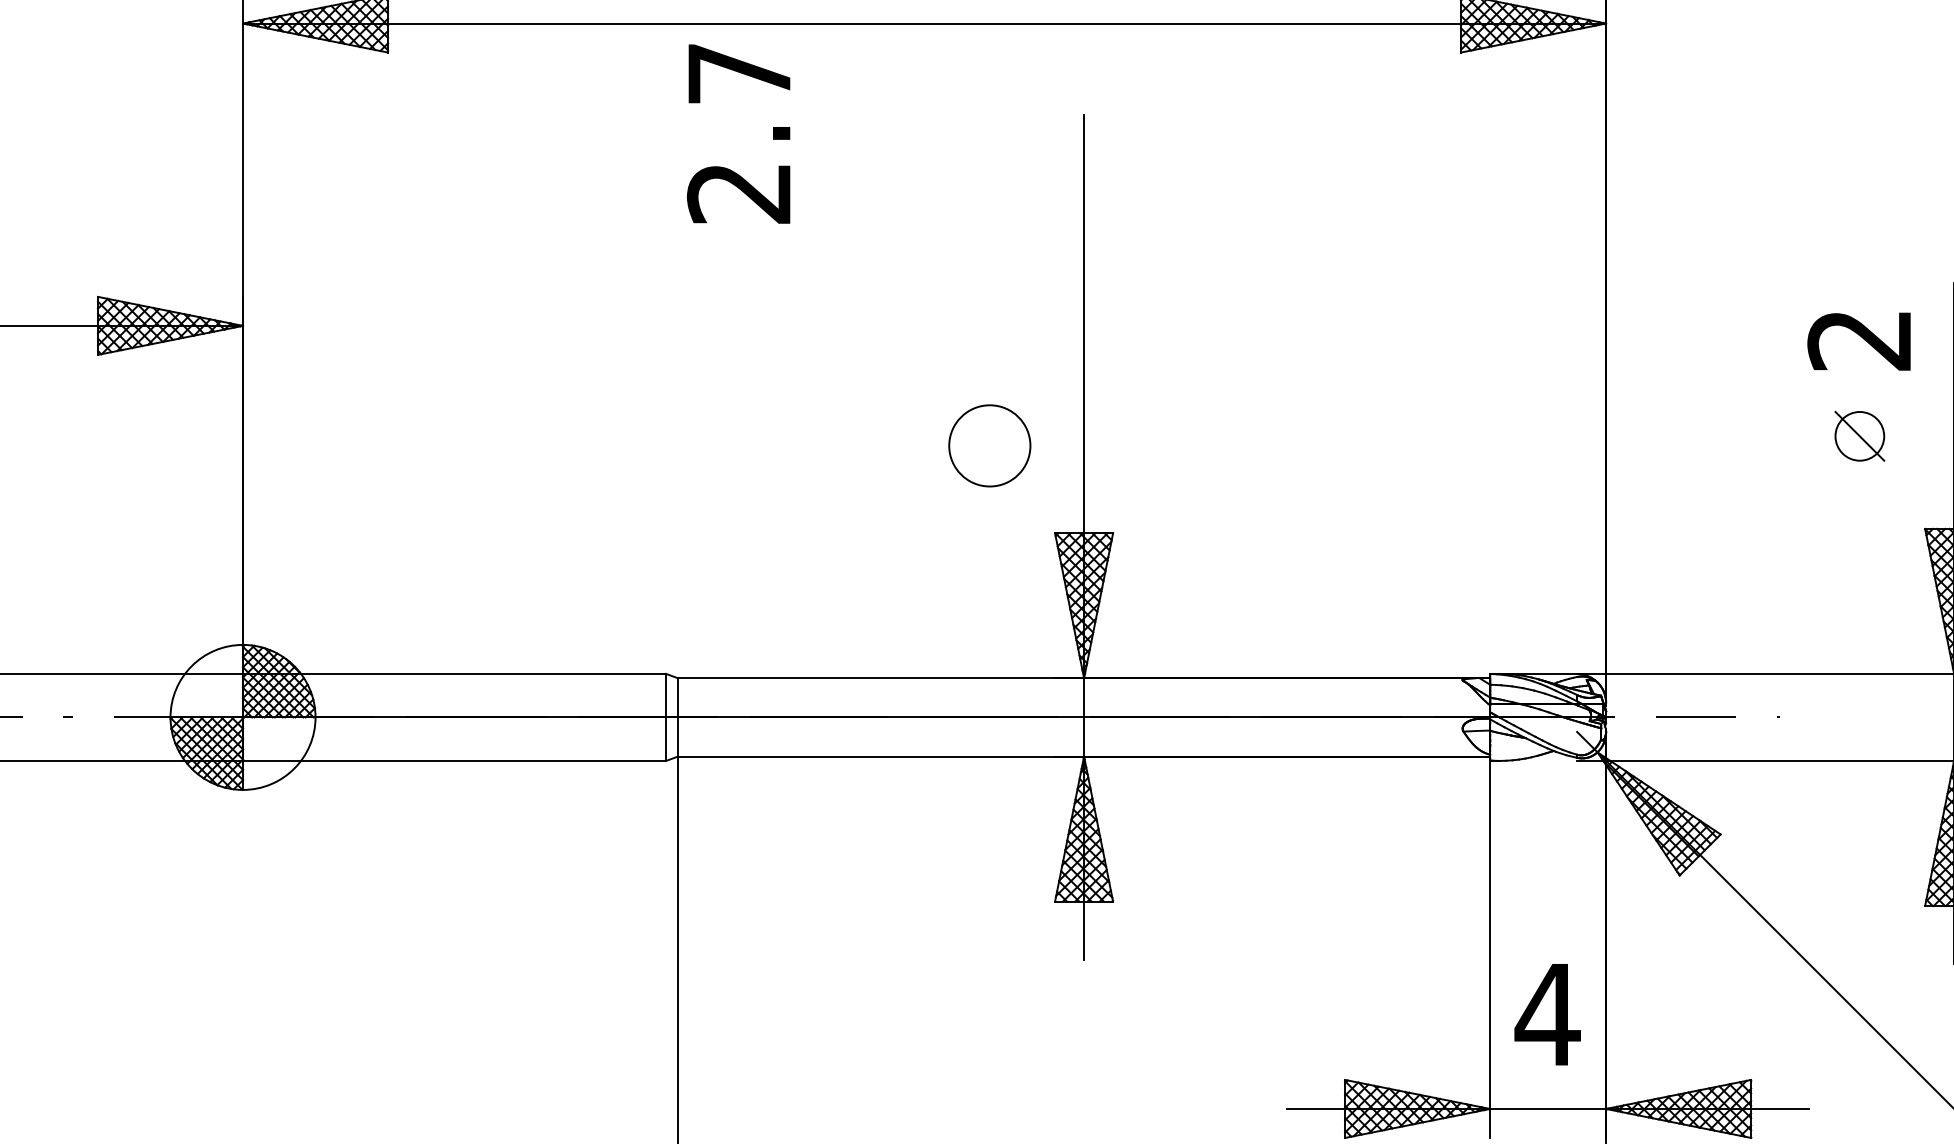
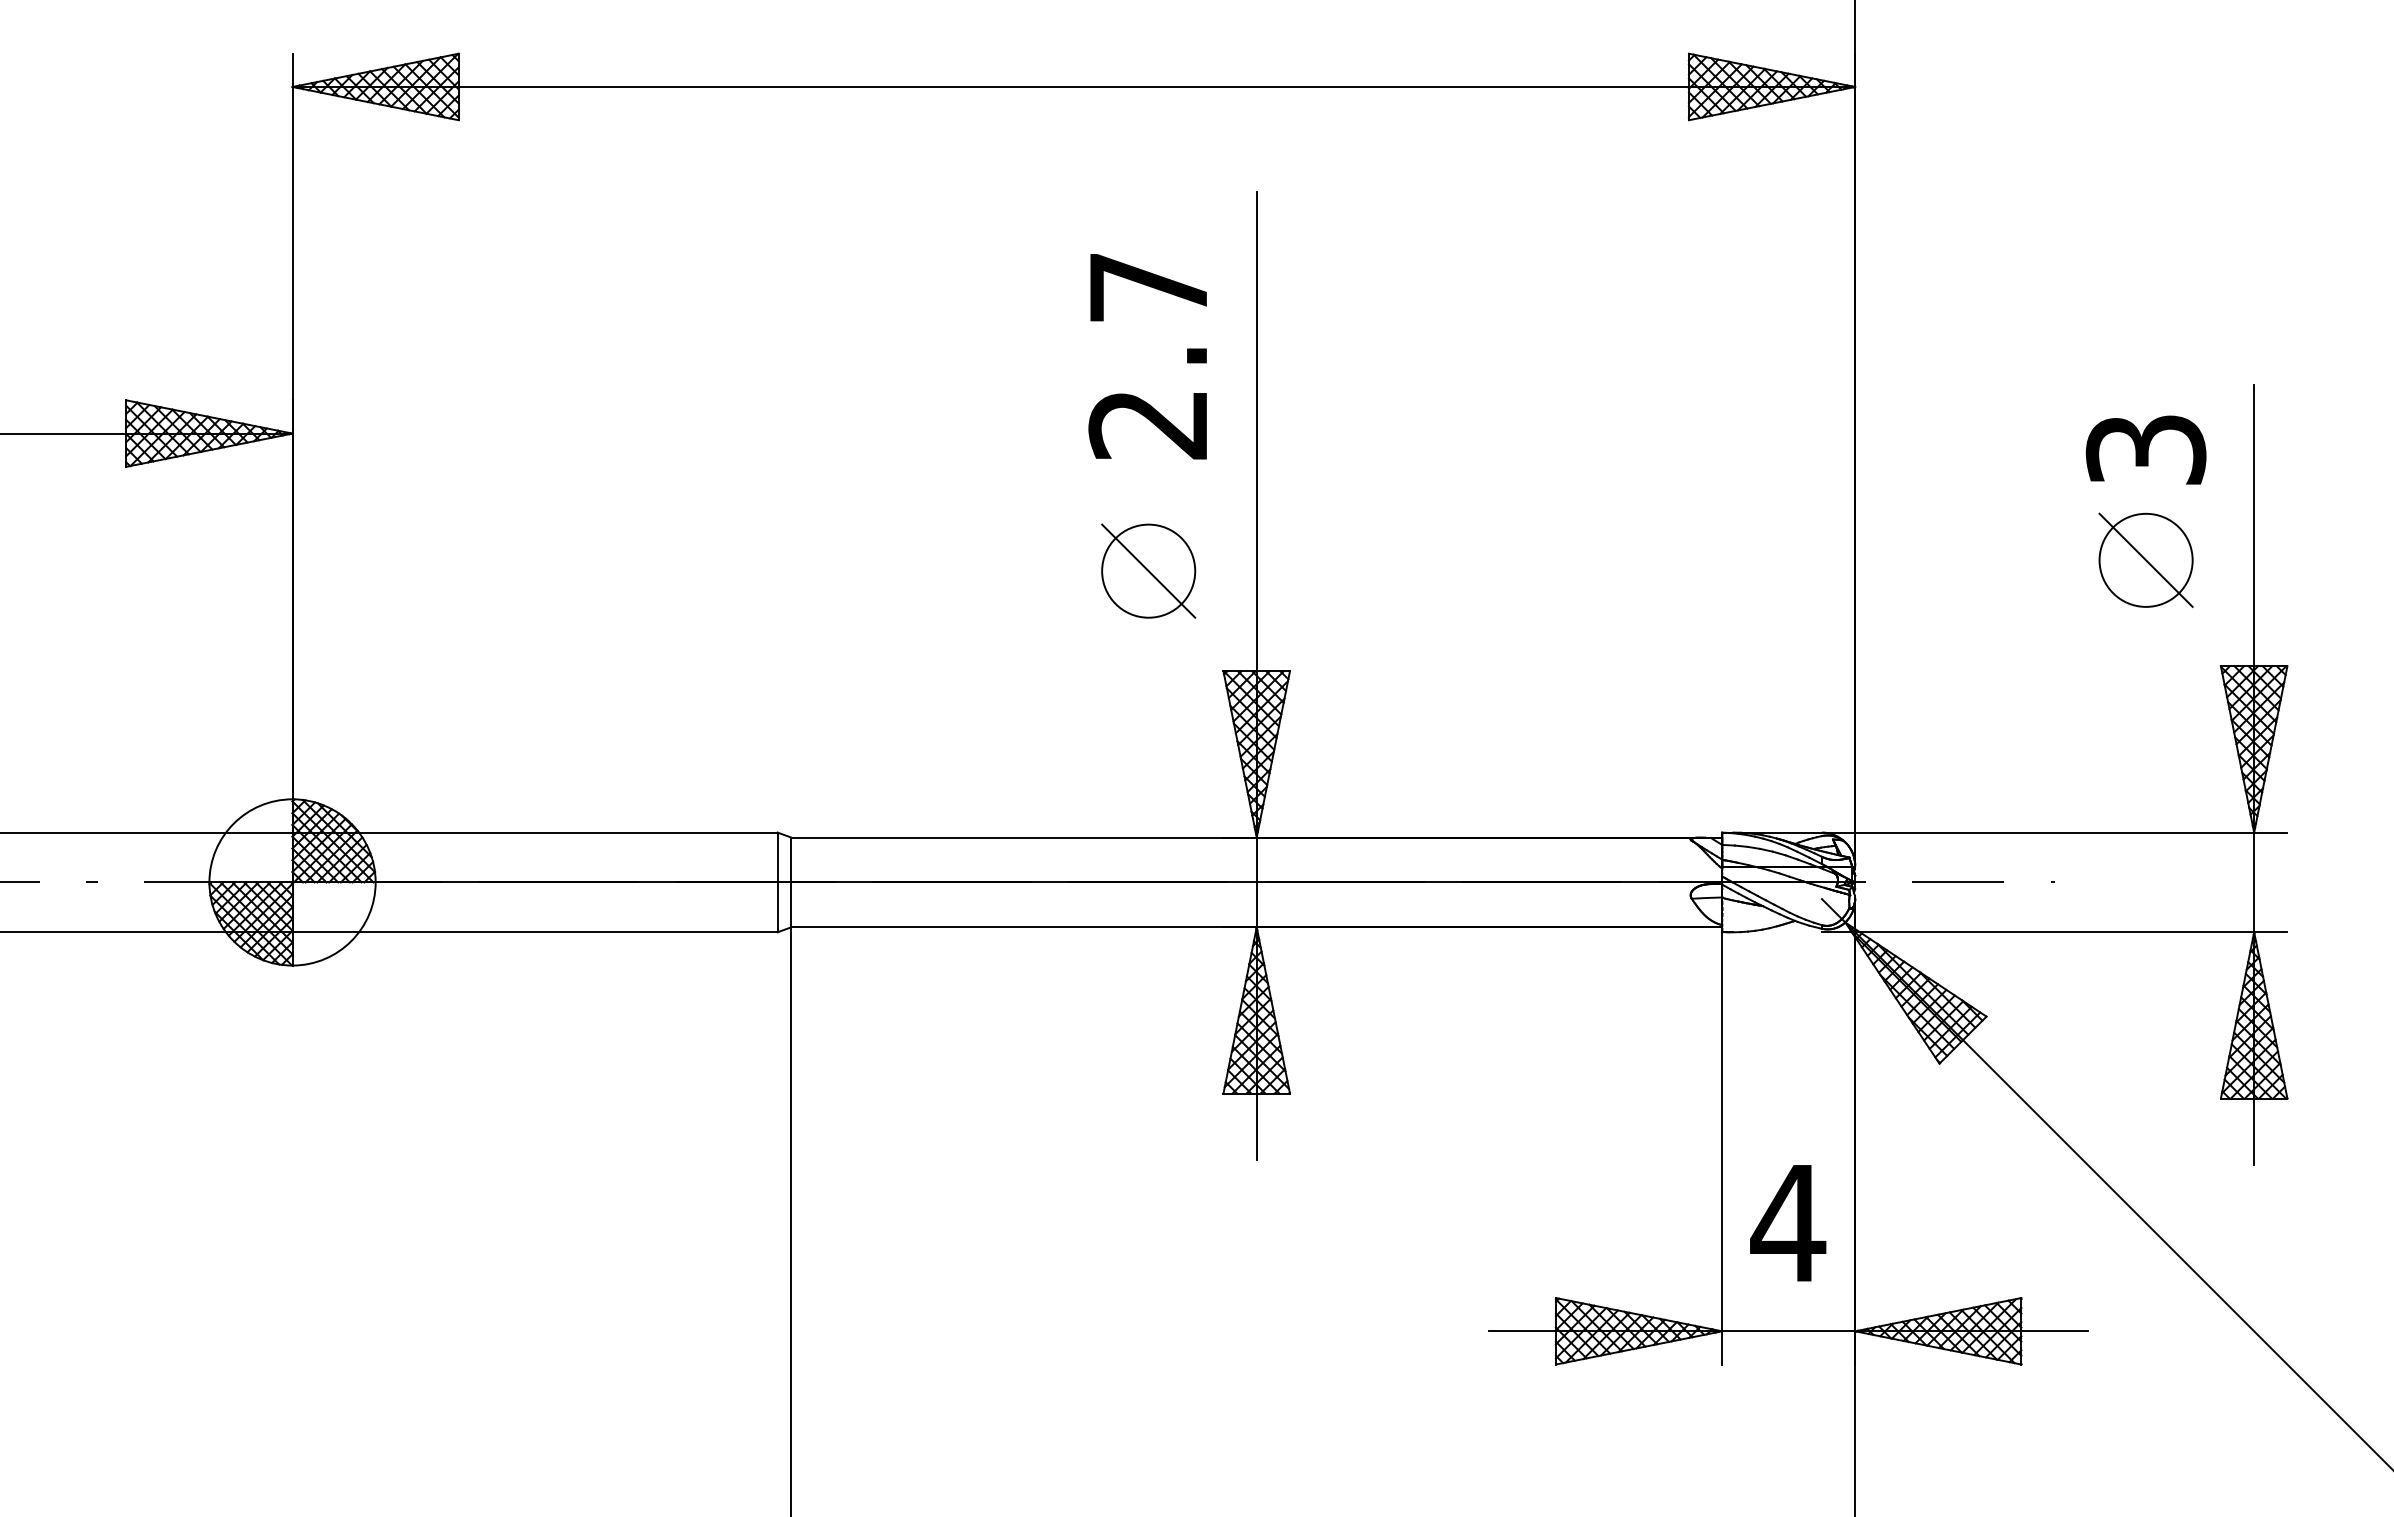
text: (738, 133) -> (1147, 356), moved
text: (1860, 339) -> (2146, 449), 2 -> 3
part: (1859, 435) -> (2145, 559), size x1.67
line: (989, 445) -> (1148, 570), added

